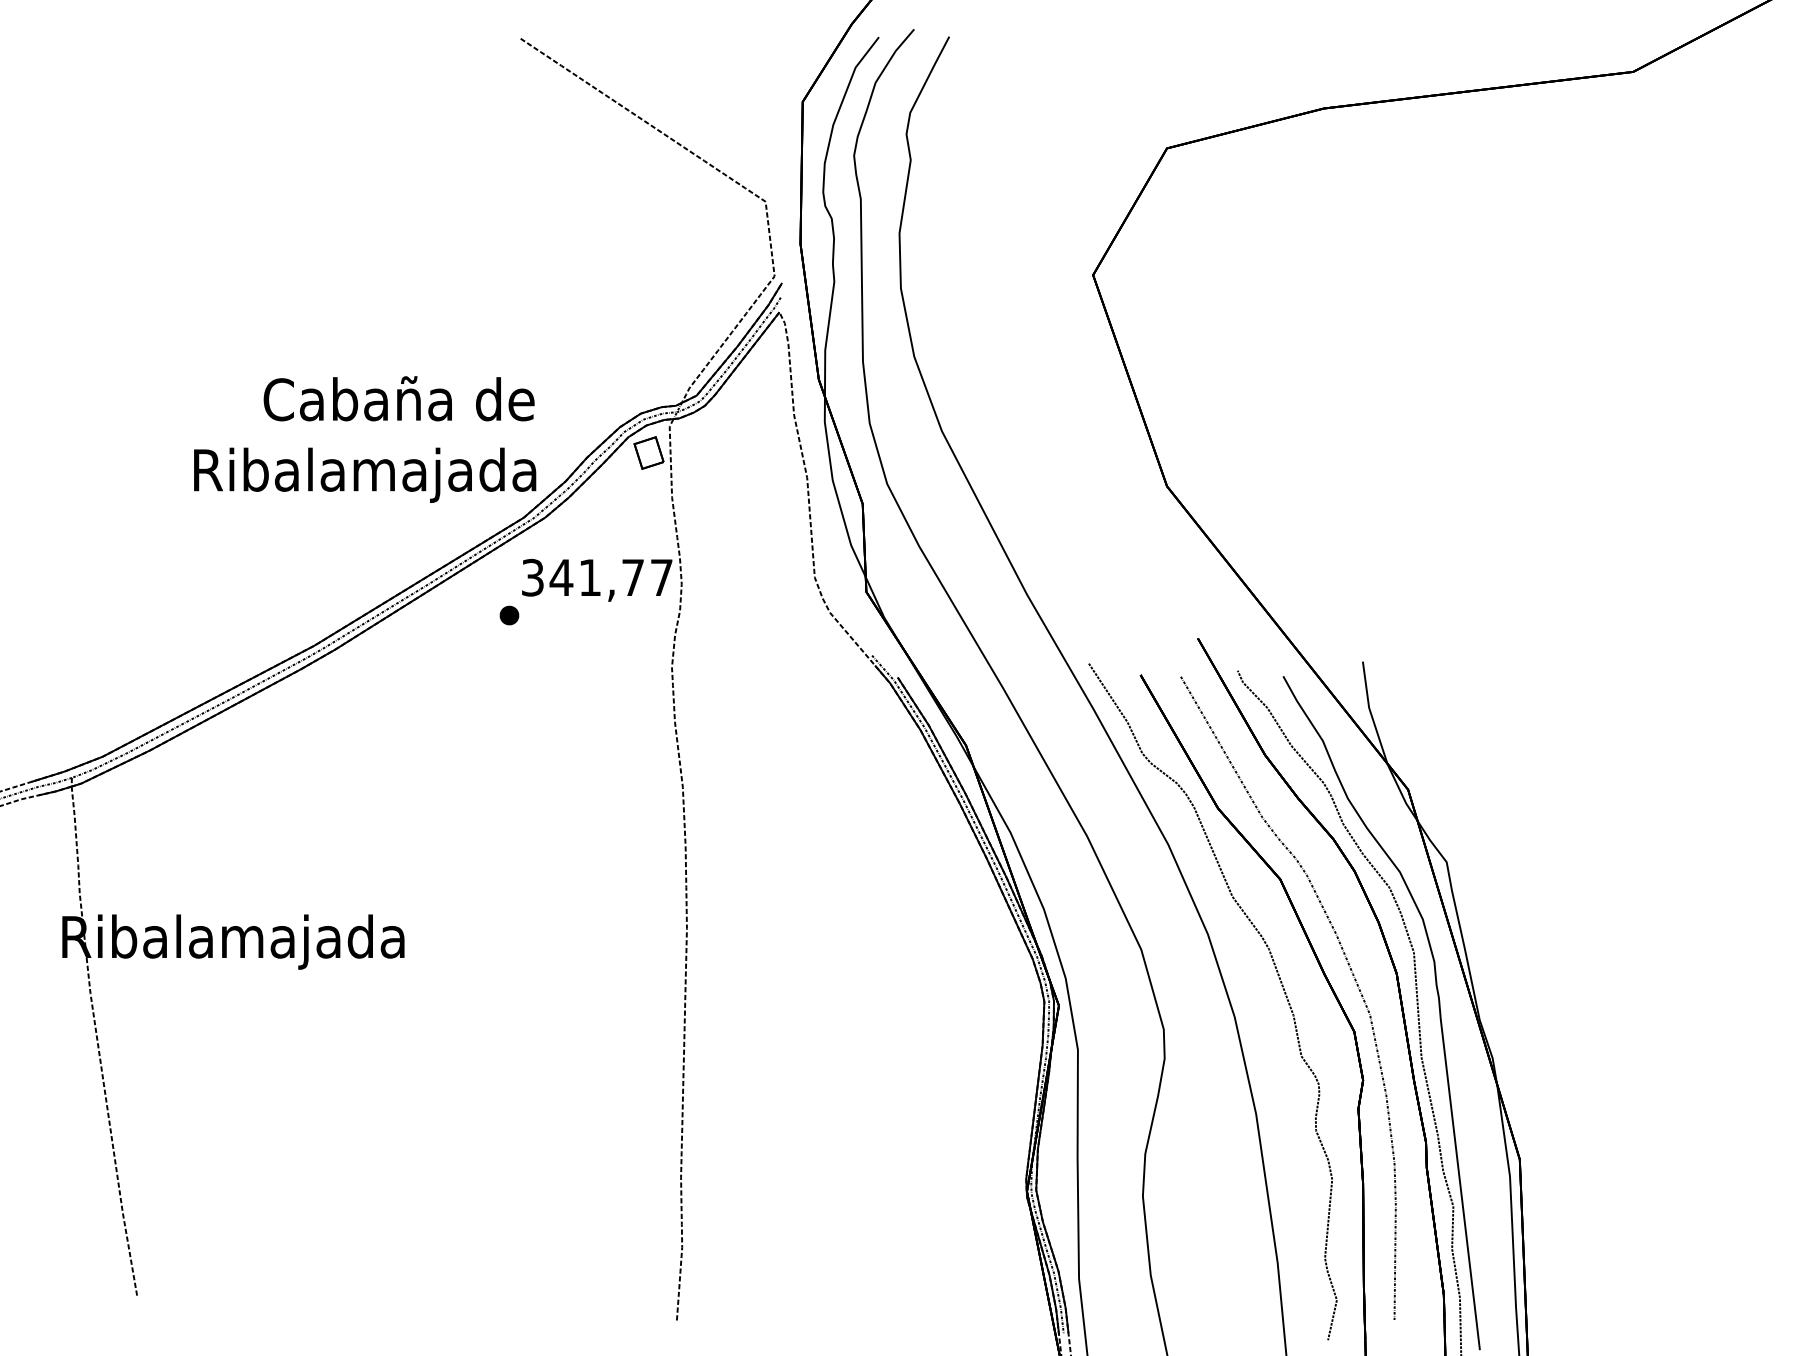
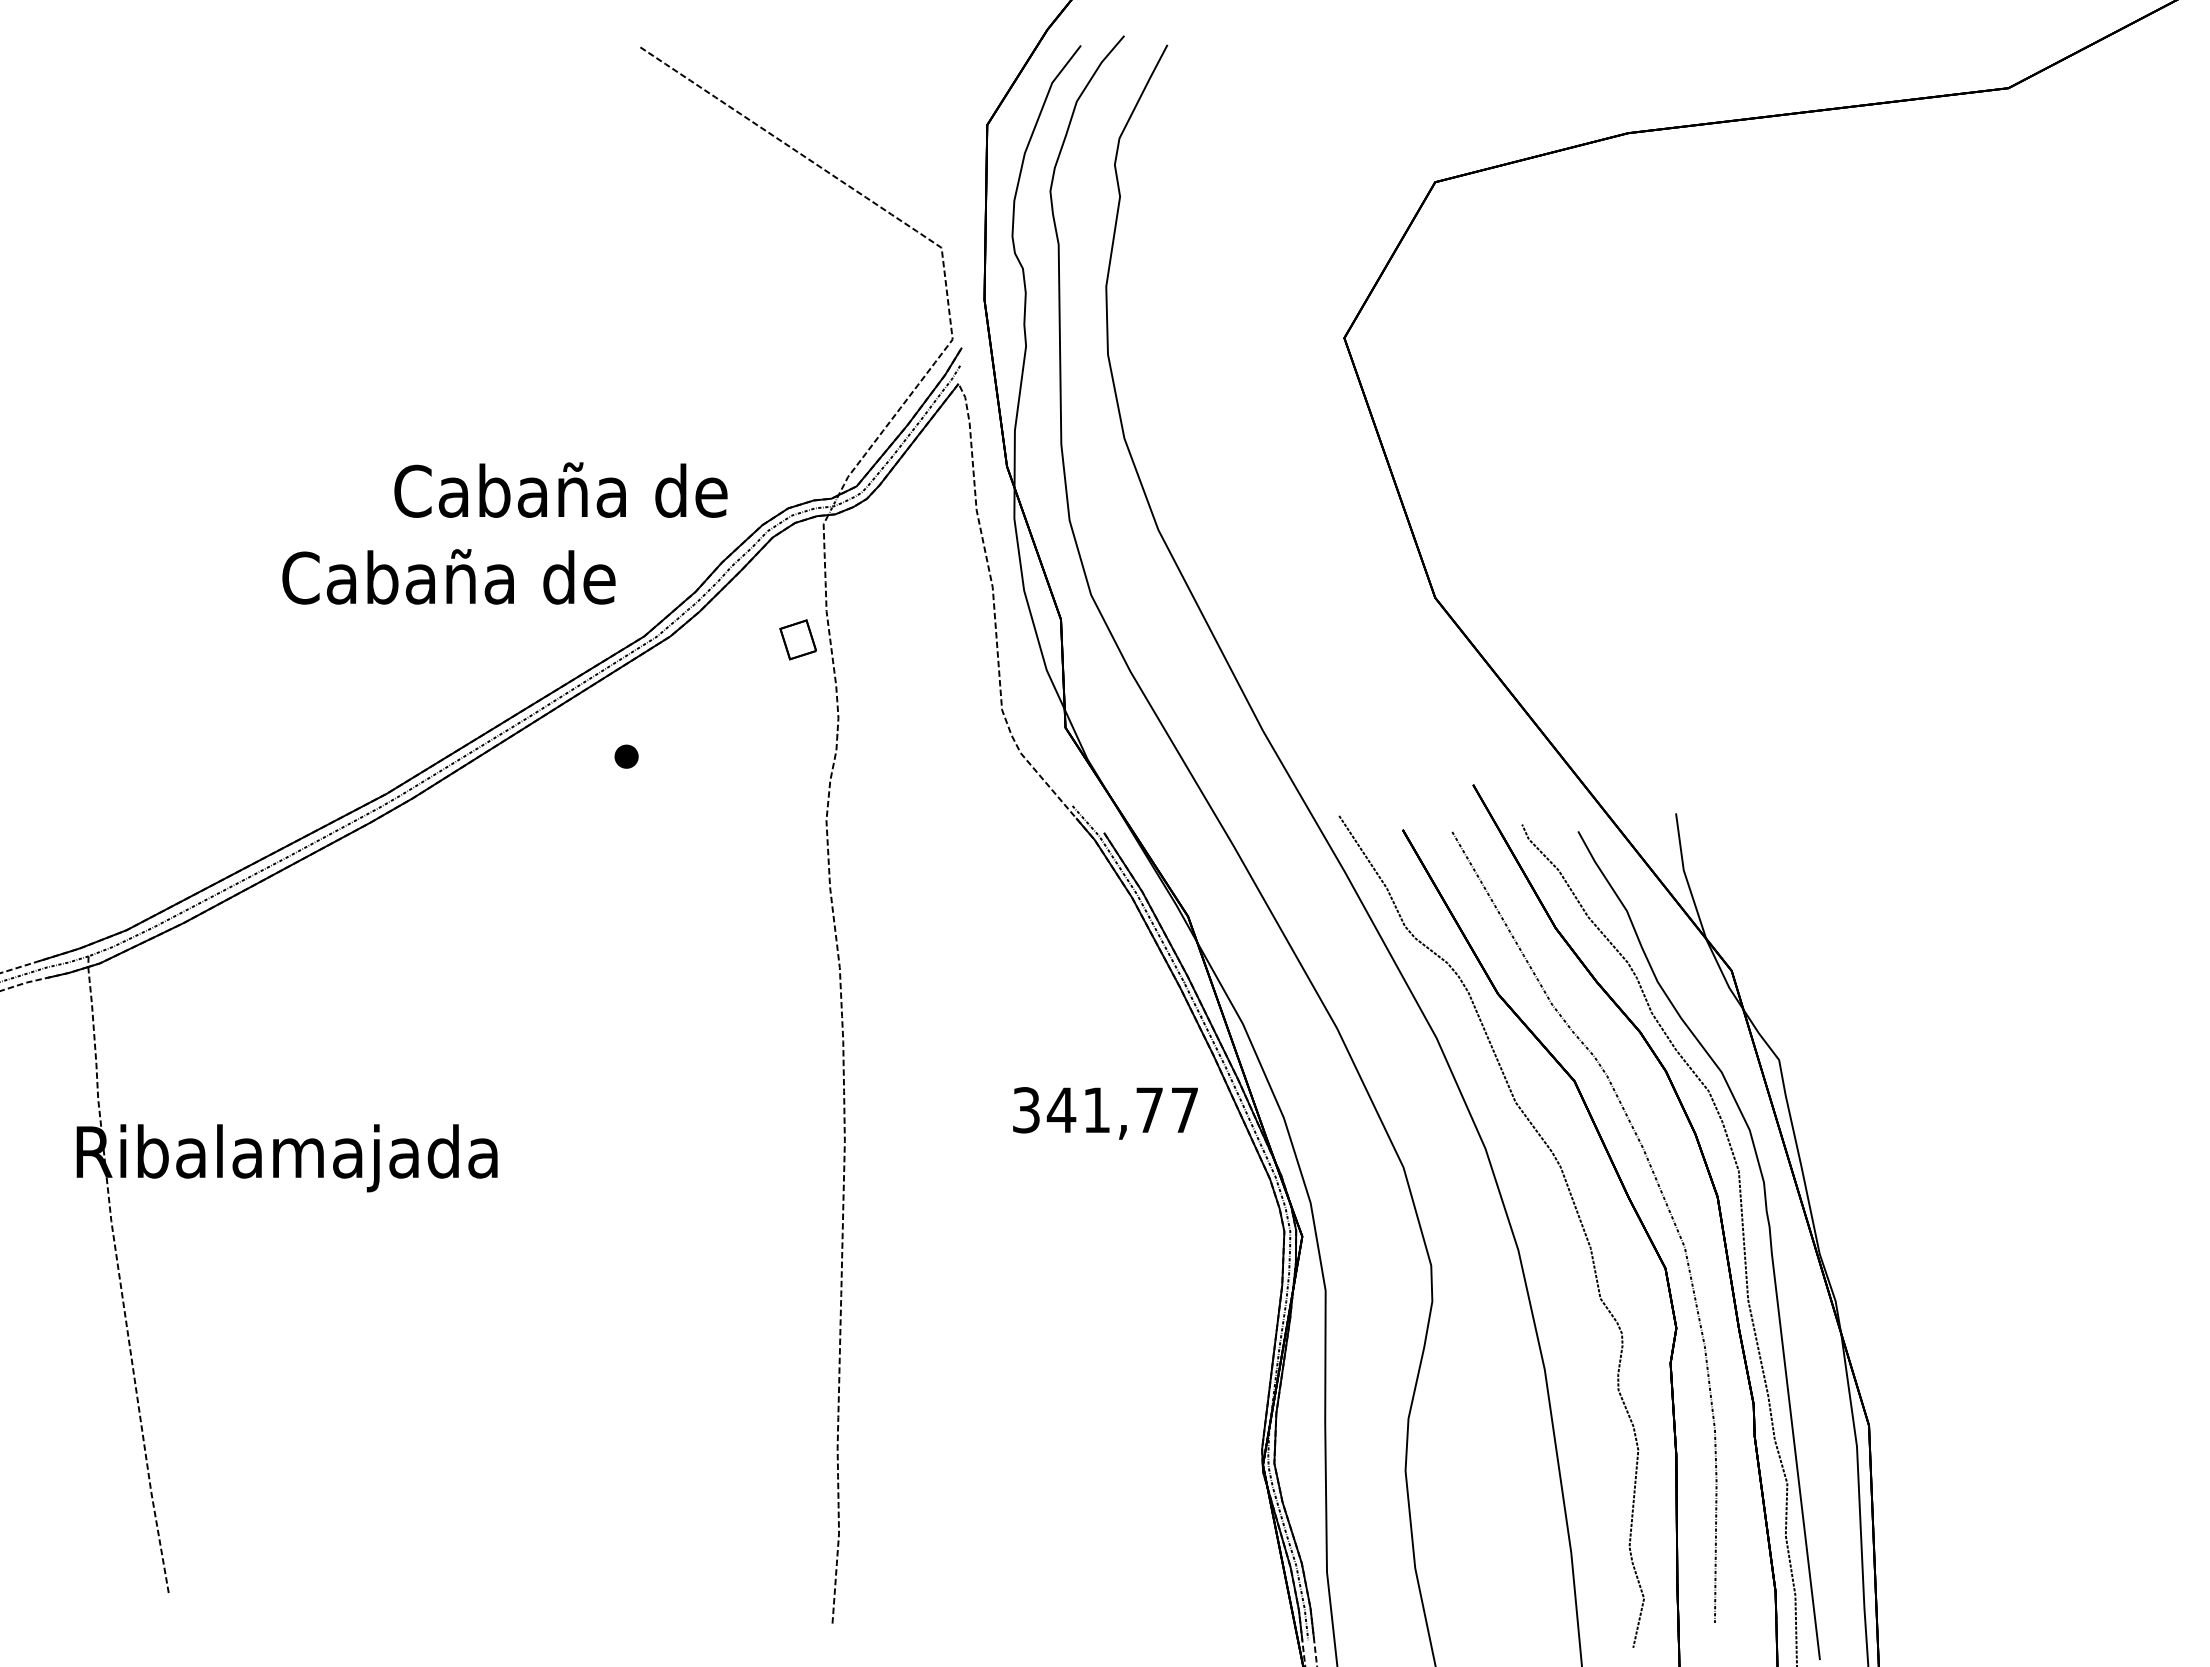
text: (398, 398) -> (560, 489), moved
part: (648, 452) -> (797, 639), moved
text: (364, 474) -> (448, 583), Ribalamajada -> Cabaña de
text: (597, 580) -> (1105, 1113), moved

